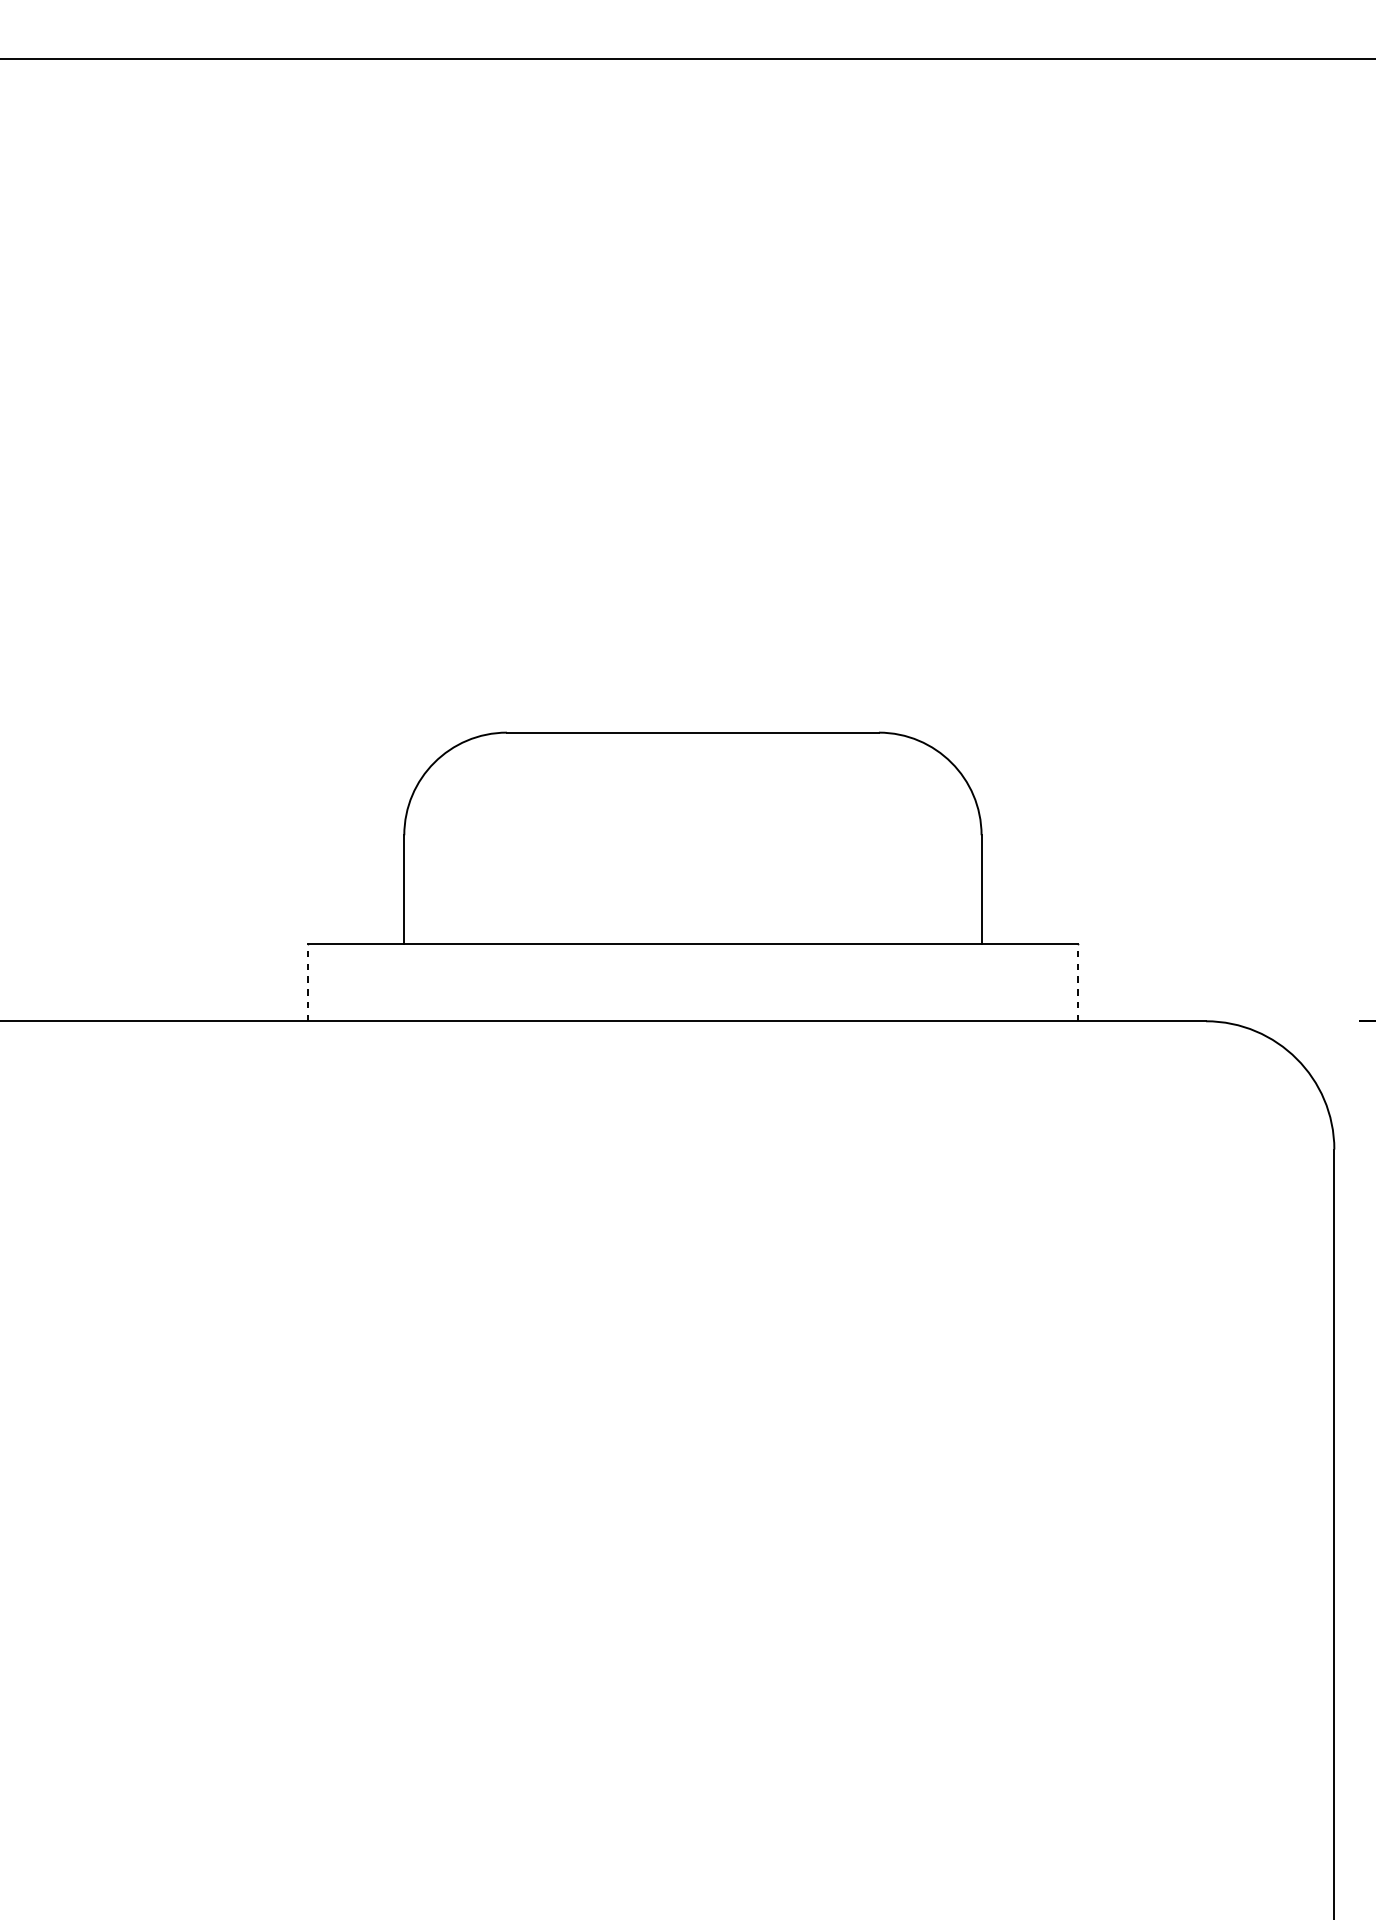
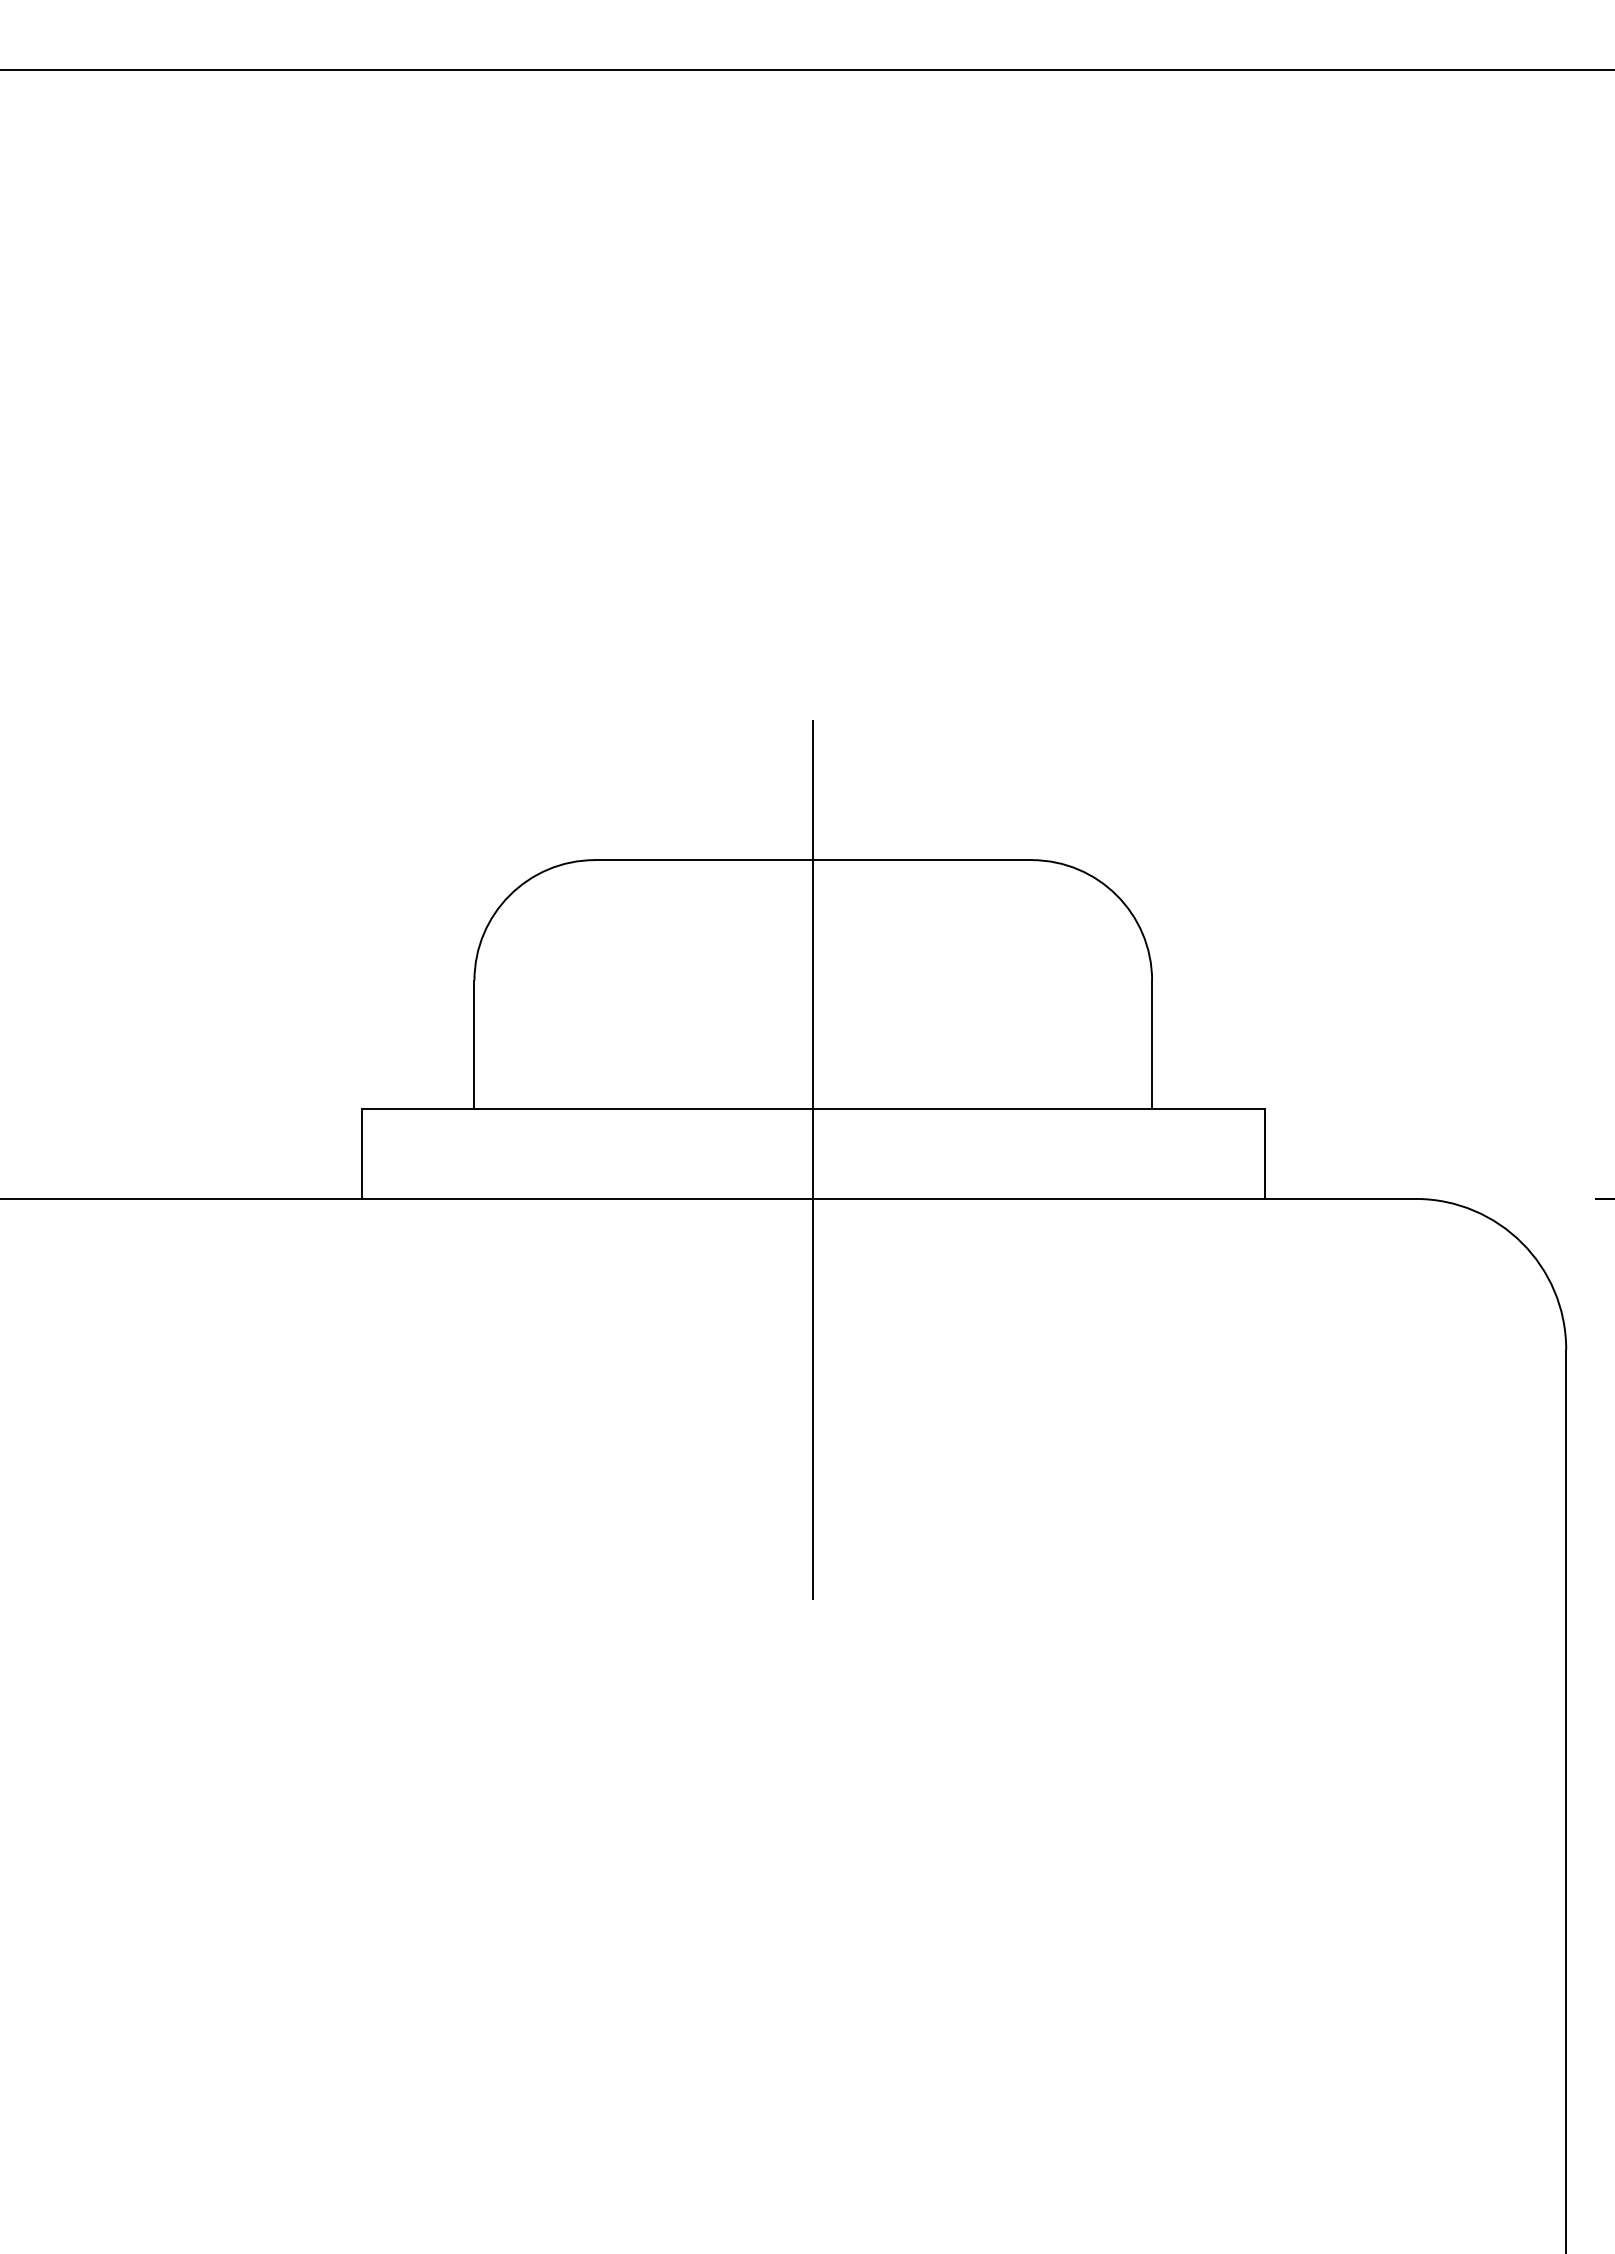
line: (308, 982) -> (361, 1153), dashed -> solid
line: (1078, 982) -> (1265, 1153), dashed -> solid
line: (693, 988) -> (813, 1160), added

